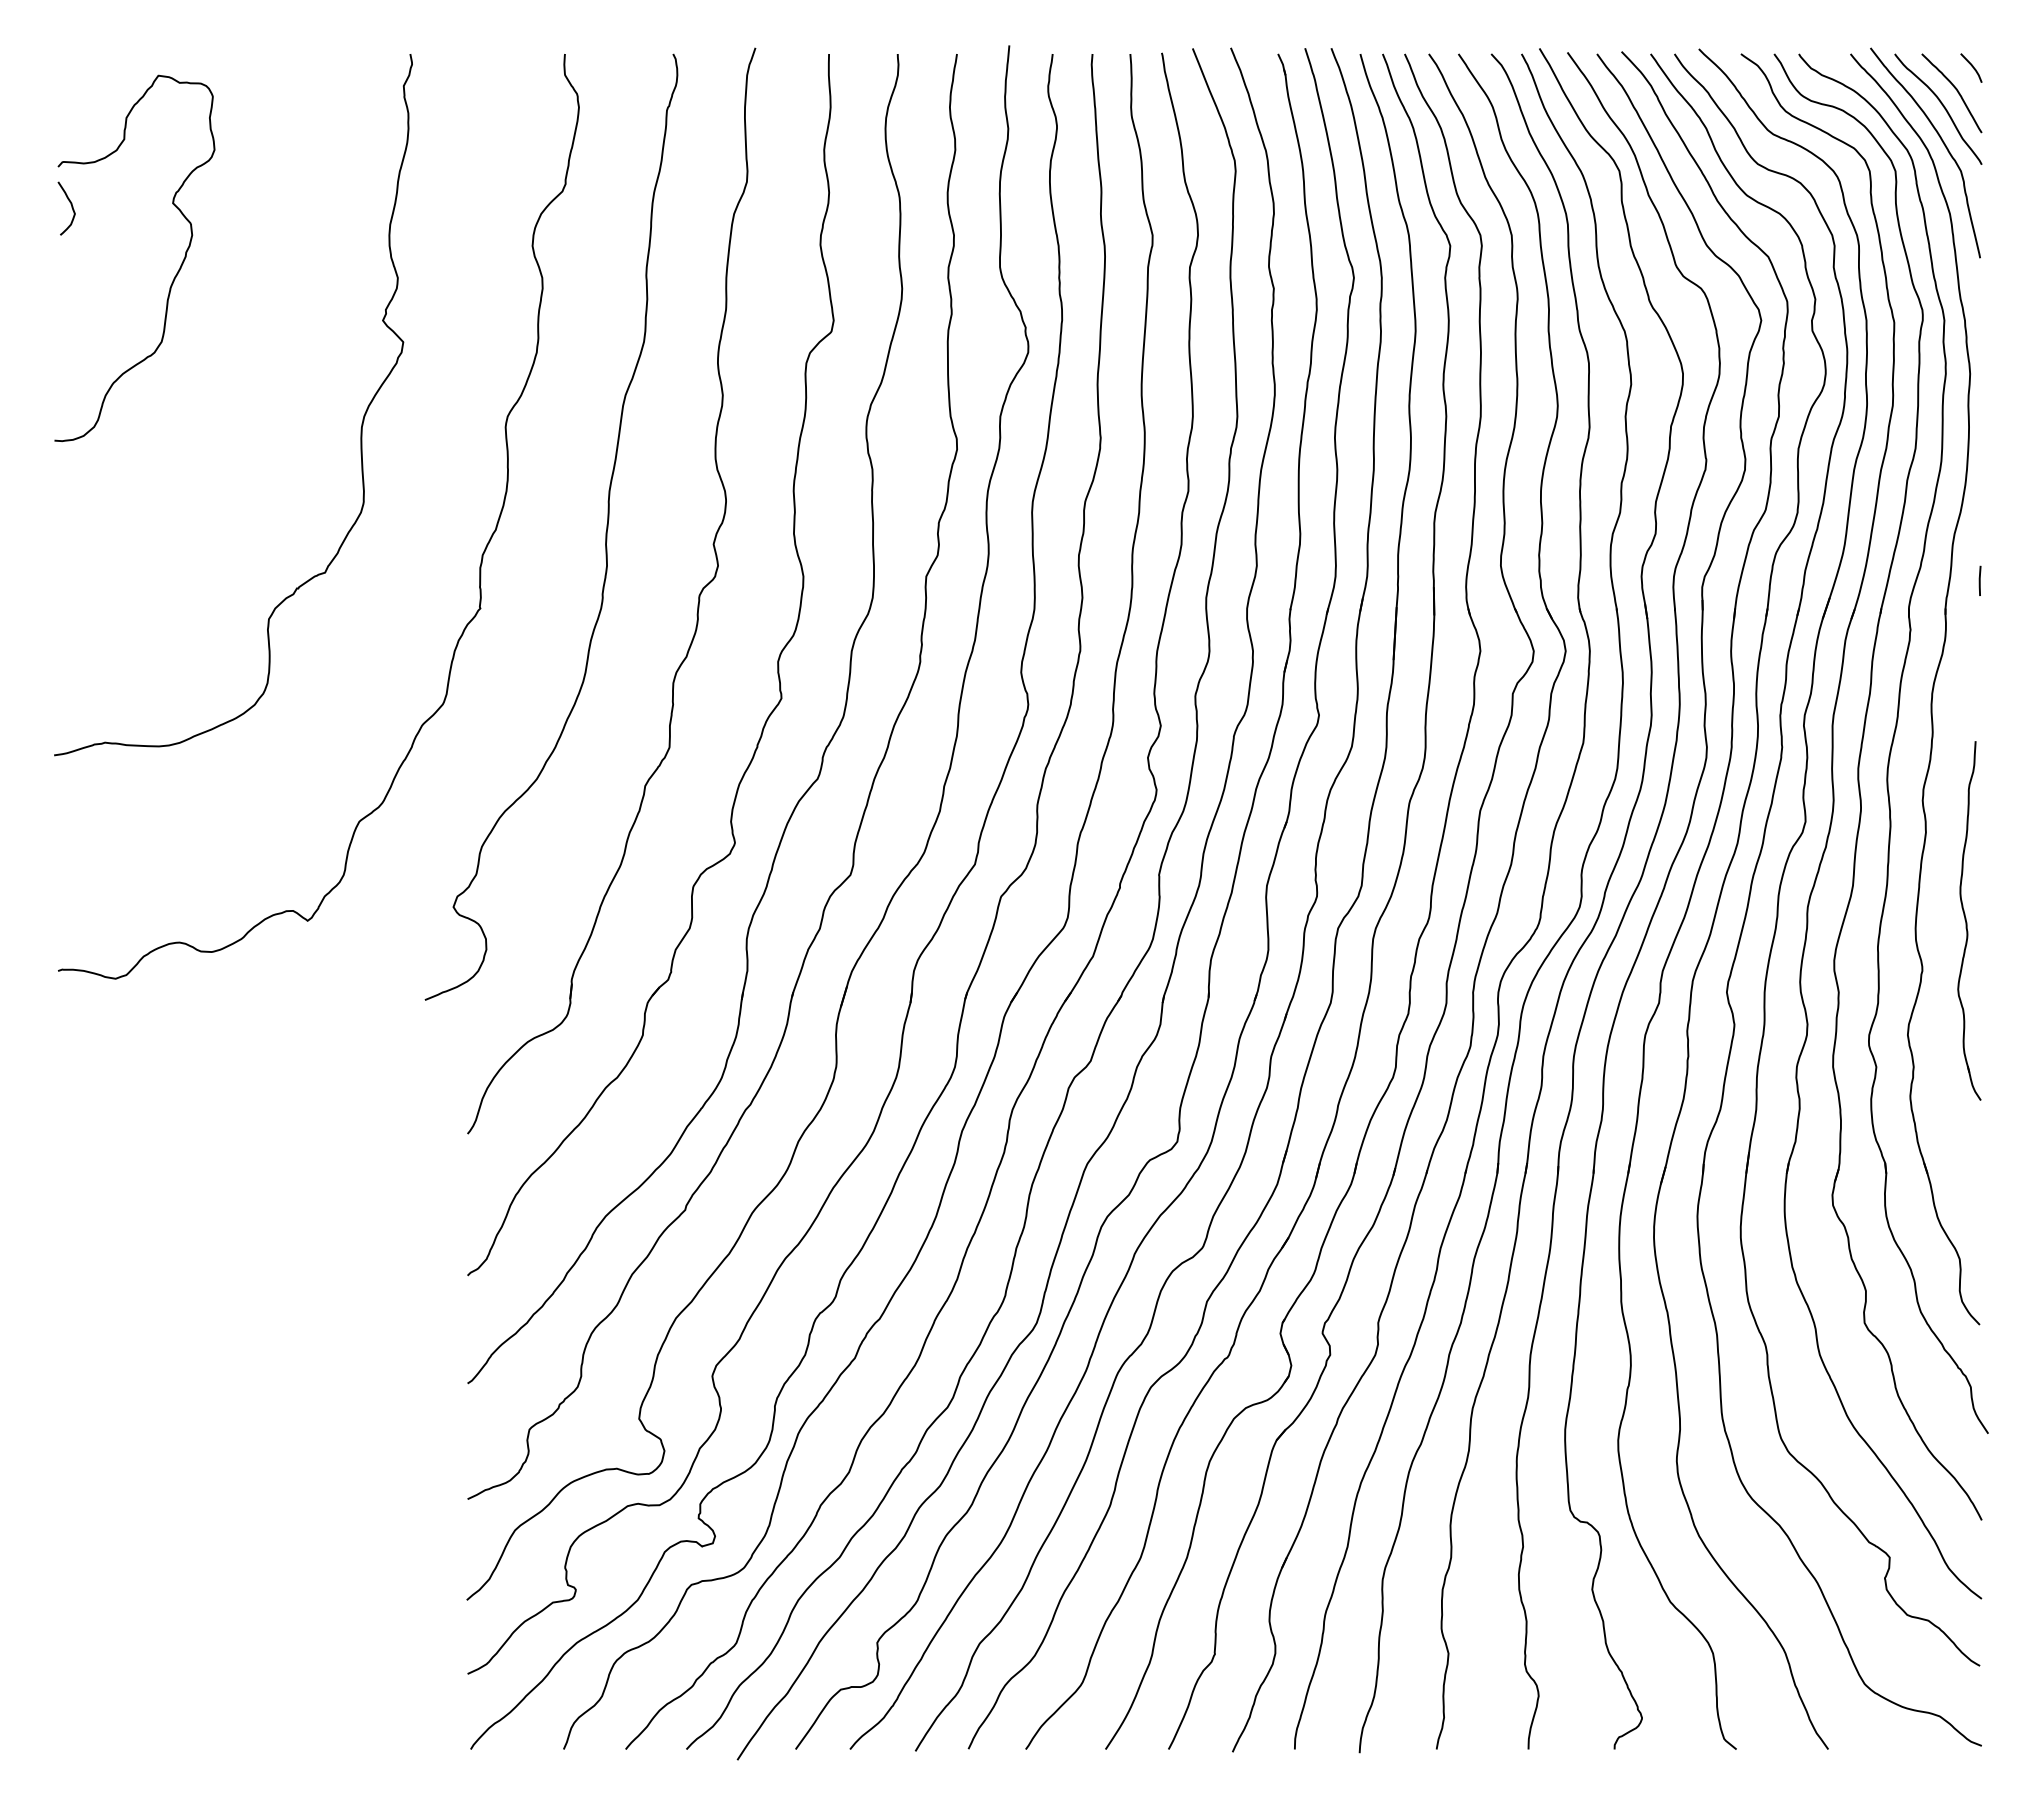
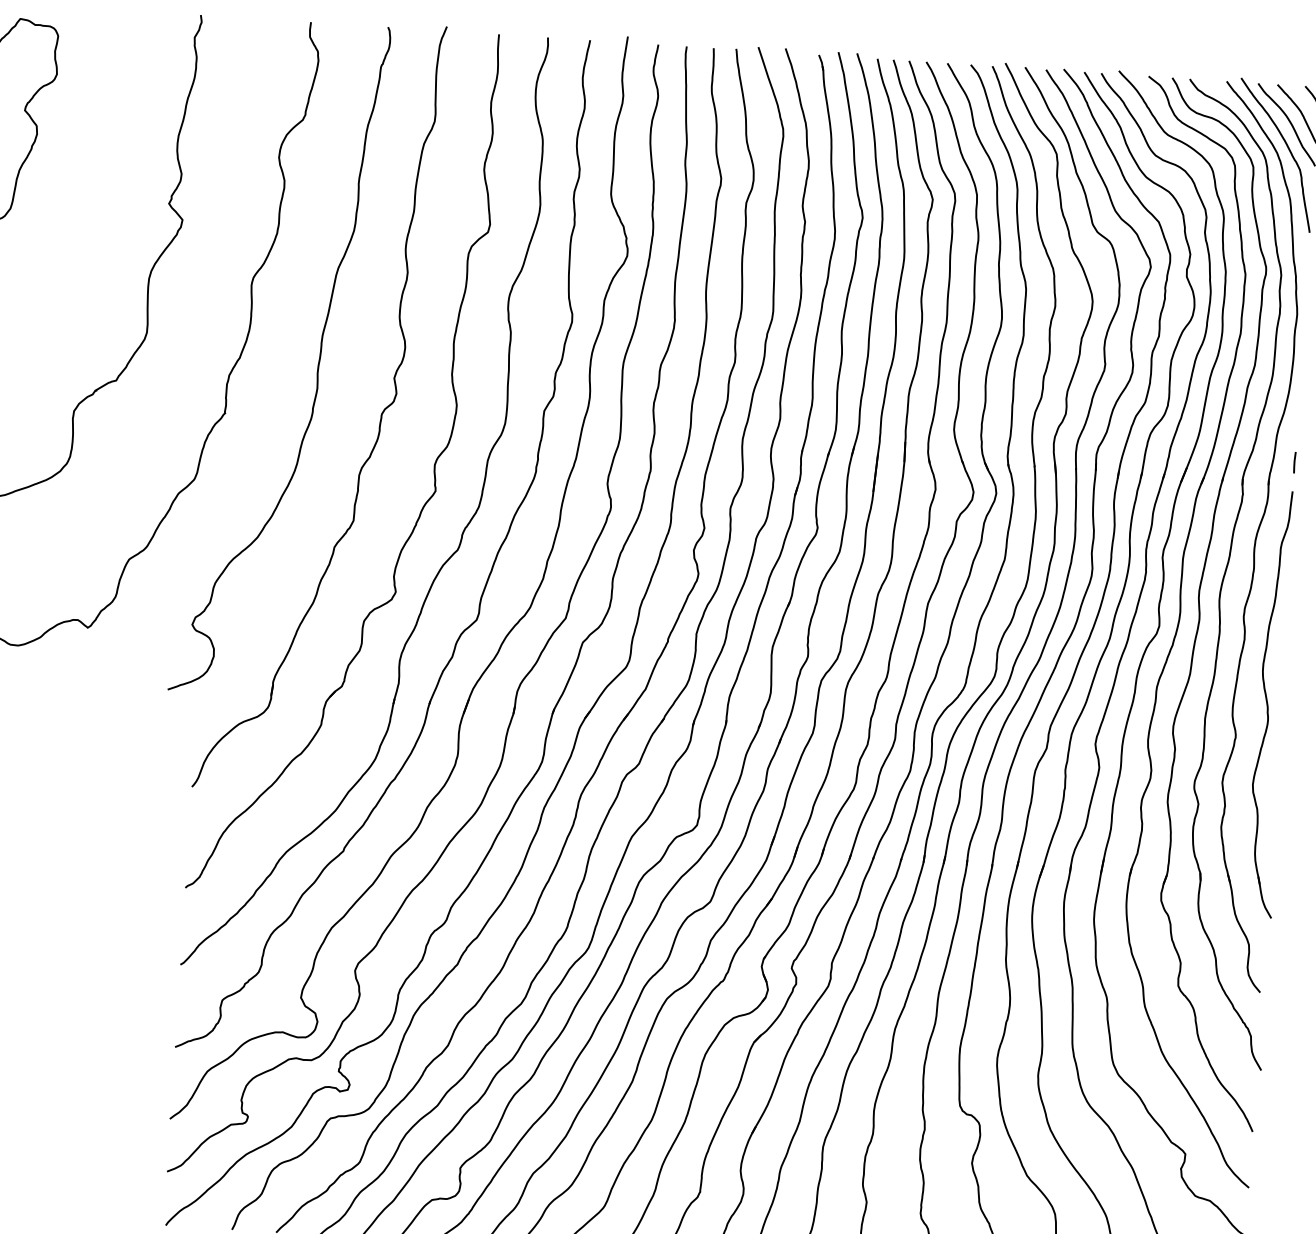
part: (1969, 920) -> (1271, 704), size x1.67

